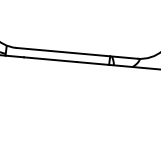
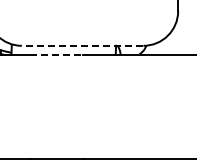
line: (76, 53) -> (82, 45), solid -> dashed
line: (50, 59) -> (56, 54), solid -> dashed

